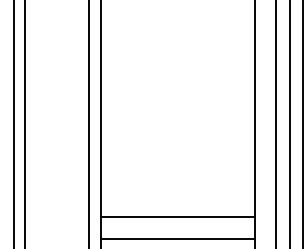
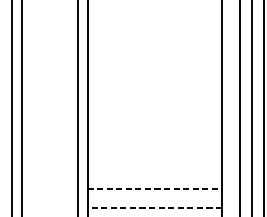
line: (178, 217) -> (155, 189), solid -> dashed
line: (177, 238) -> (154, 207), solid -> dashed

